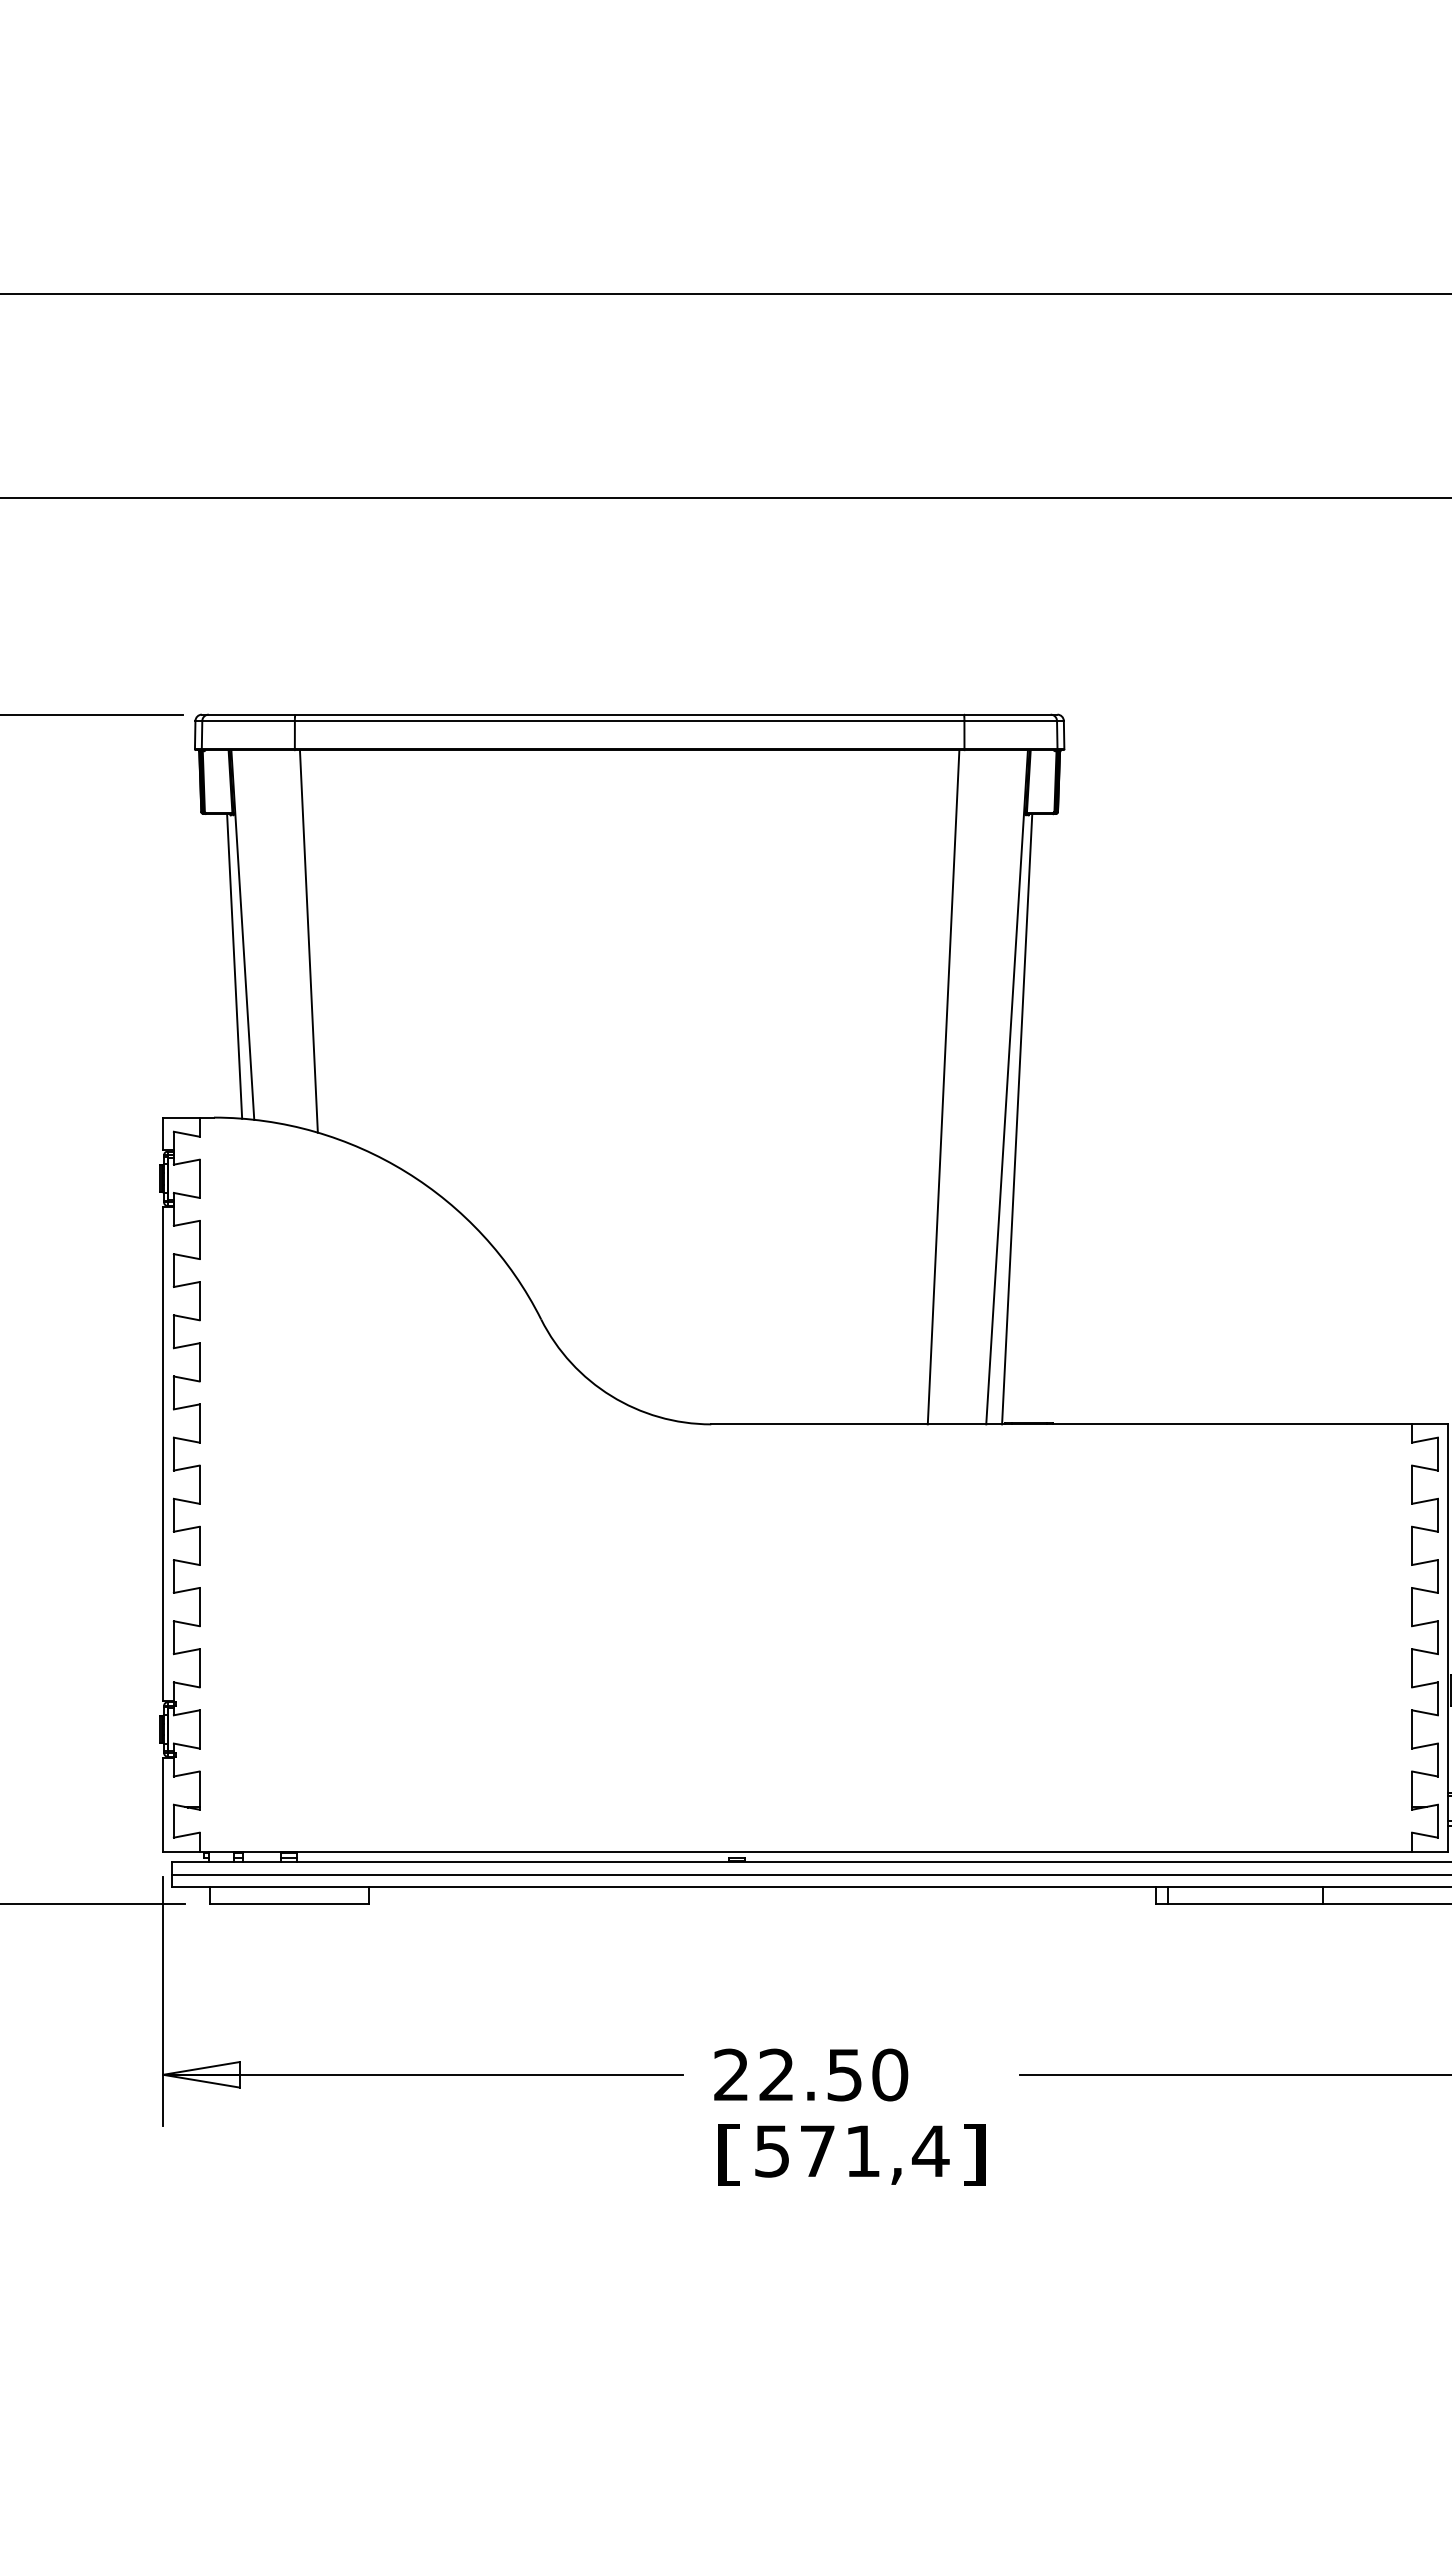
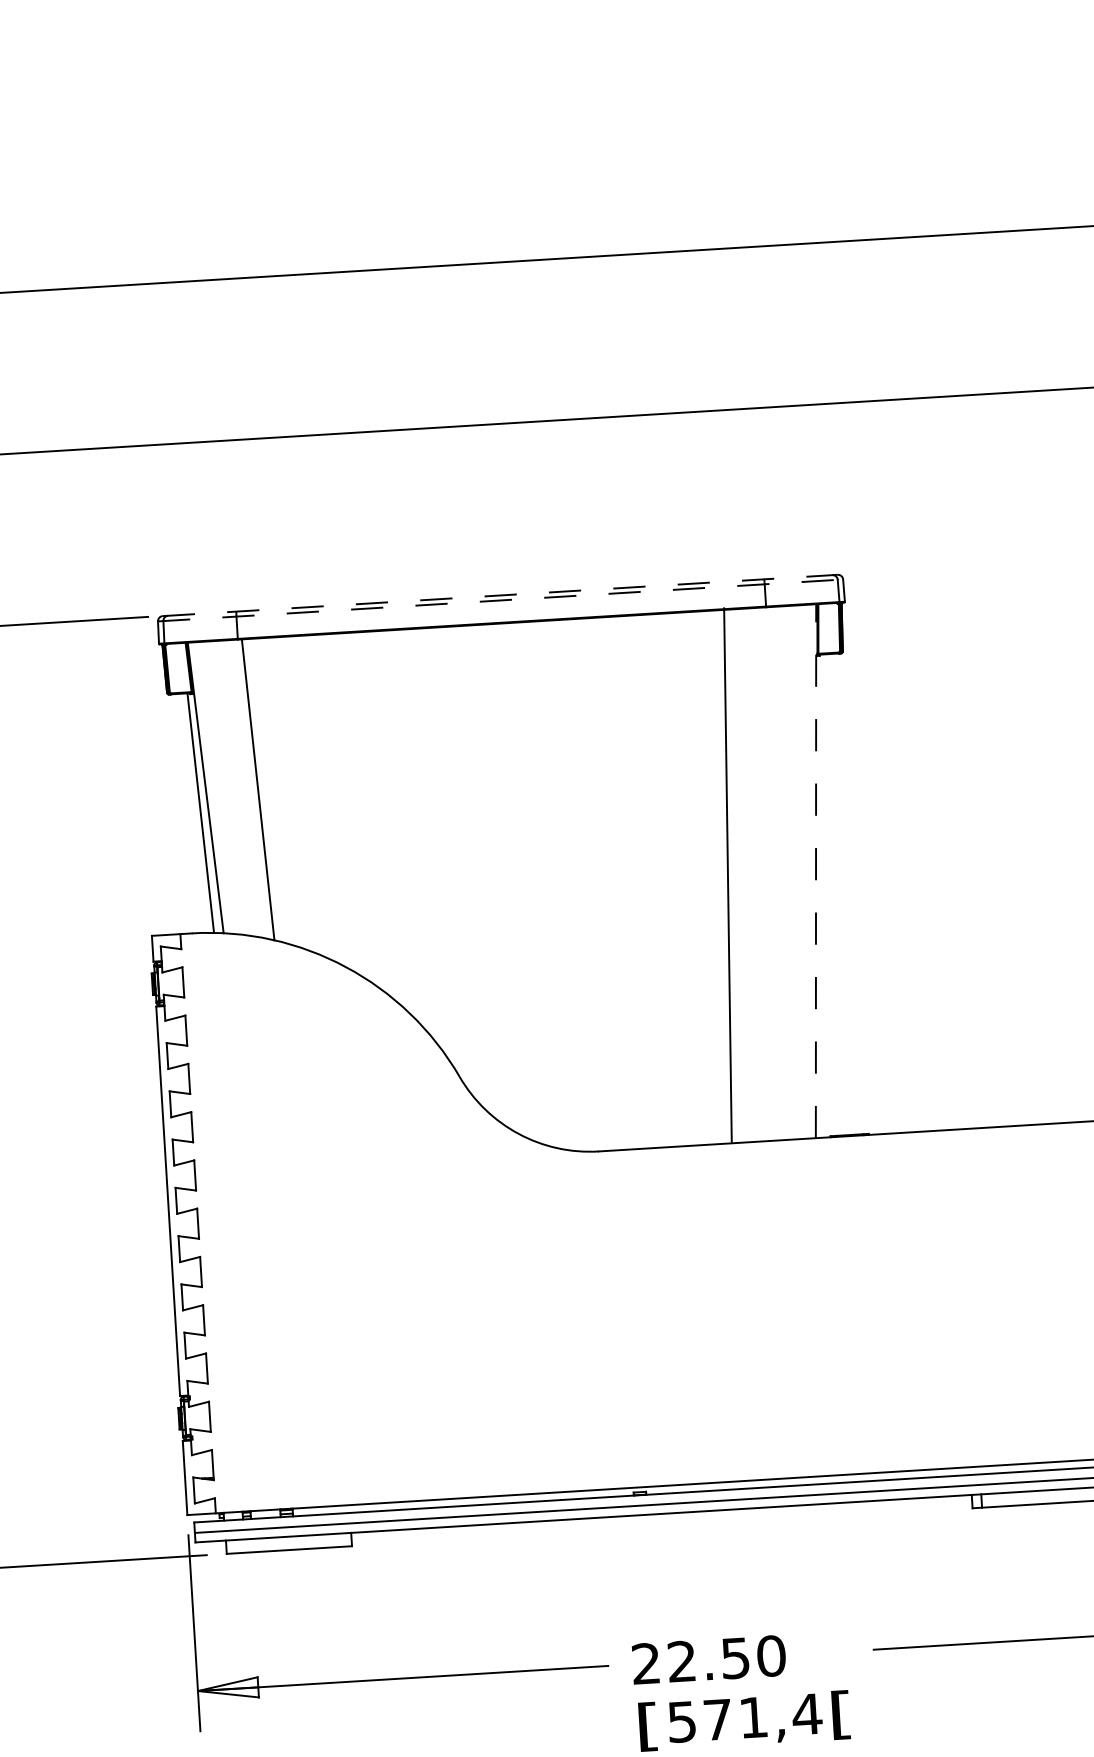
line: (629, 714) -> (500, 595), solid -> dashed
line: (630, 720) -> (501, 600), solid -> dashed
line: (943, 1087) -> (727, 875), moved
line: (1007, 1087) -> (816, 871), solid -> dashed
line: (1017, 1119) -> (825, 896), removed
text: (974, 2154) -> (841, 1714), ] -> [

